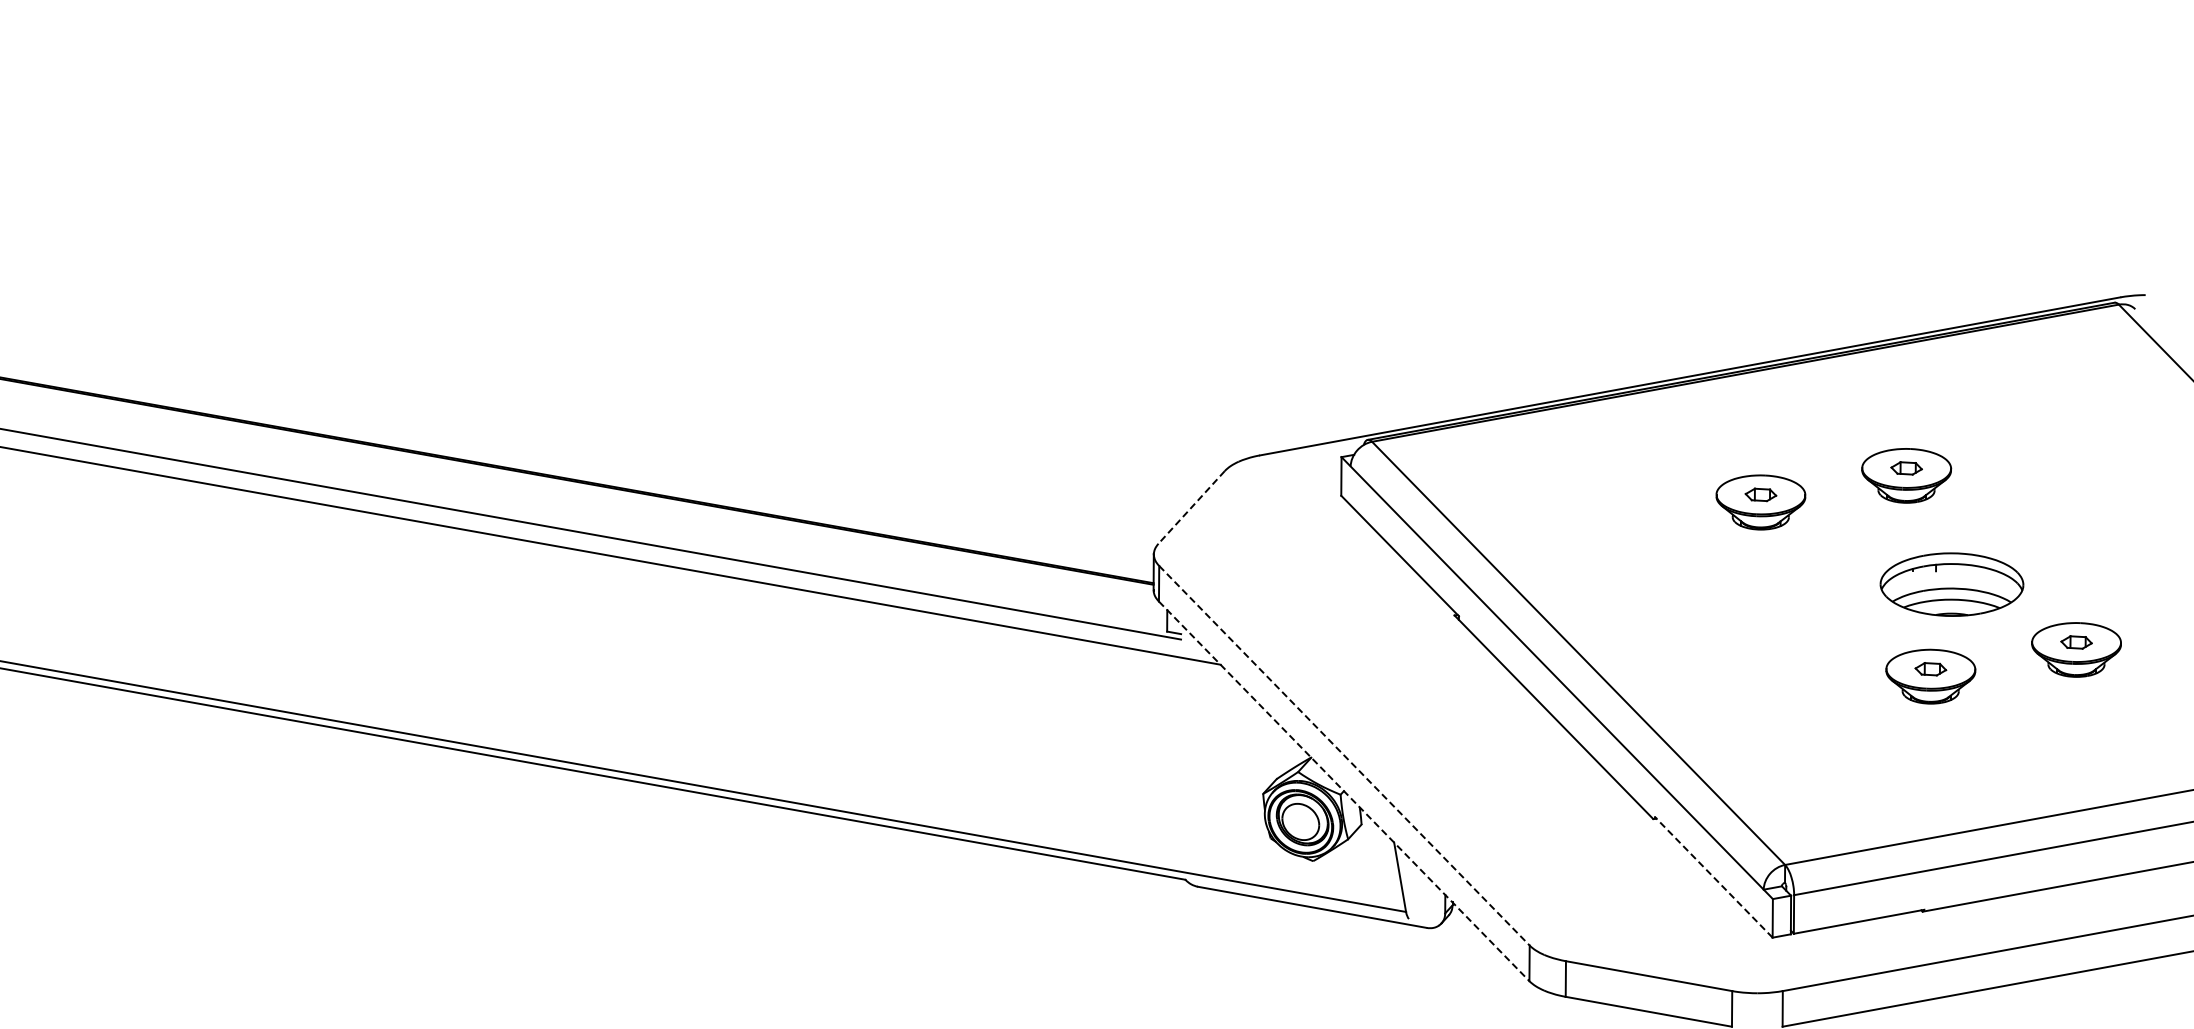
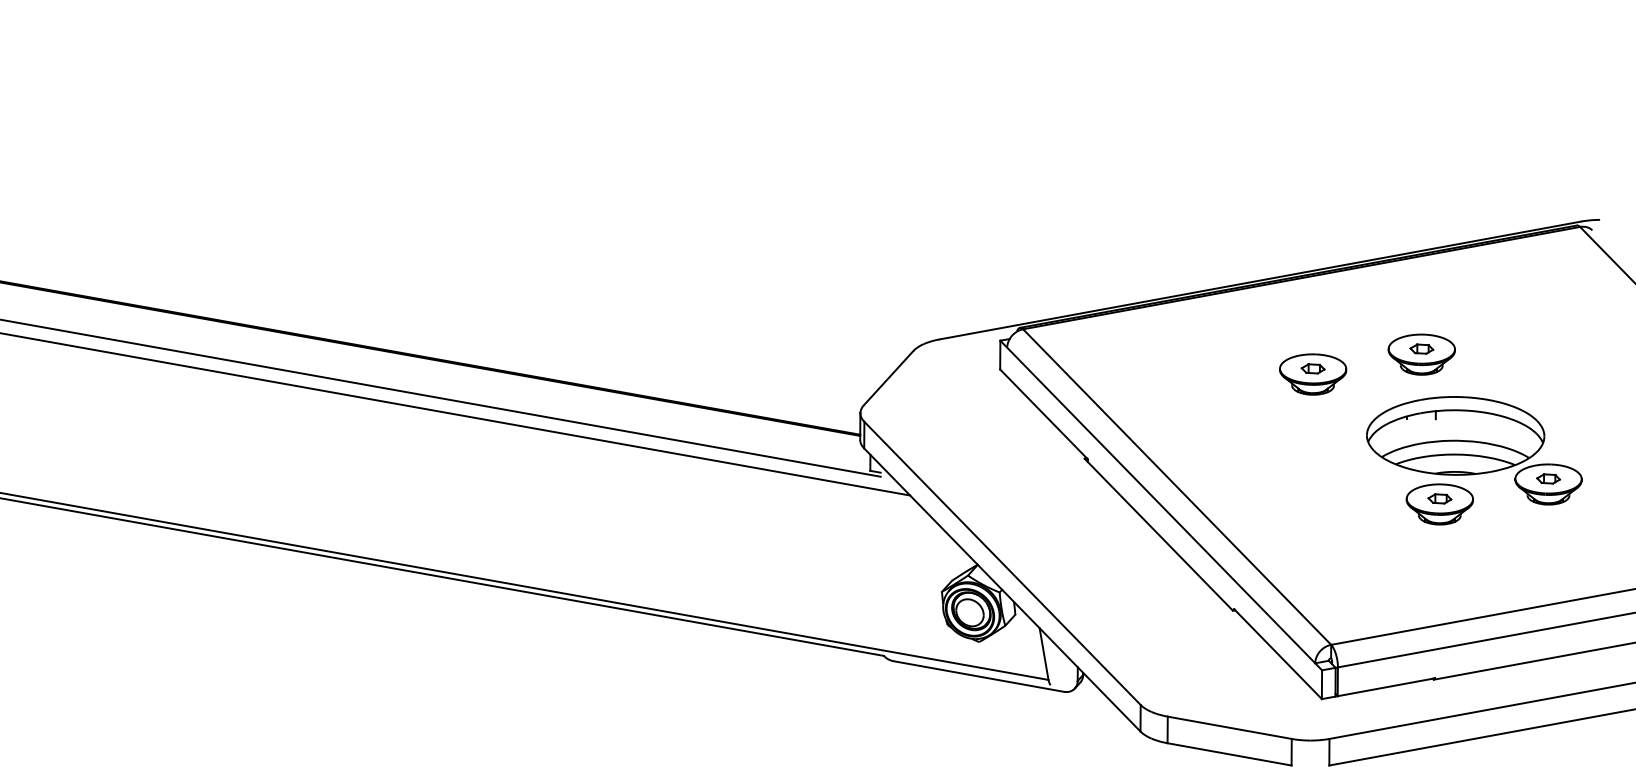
line: (1191, 507) -> (888, 378), dashed -> solid
part: (1951, 584) -> (1455, 435), size x1.67
line: (1344, 756) -> (1002, 563), dashed -> solid
line: (1344, 791) -> (1002, 590), dashed -> solid
line: (1713, 877) -> (1277, 654), dashed -> solid

